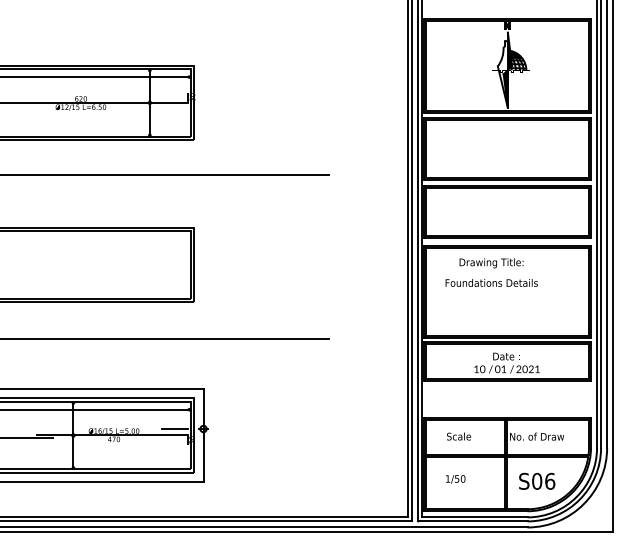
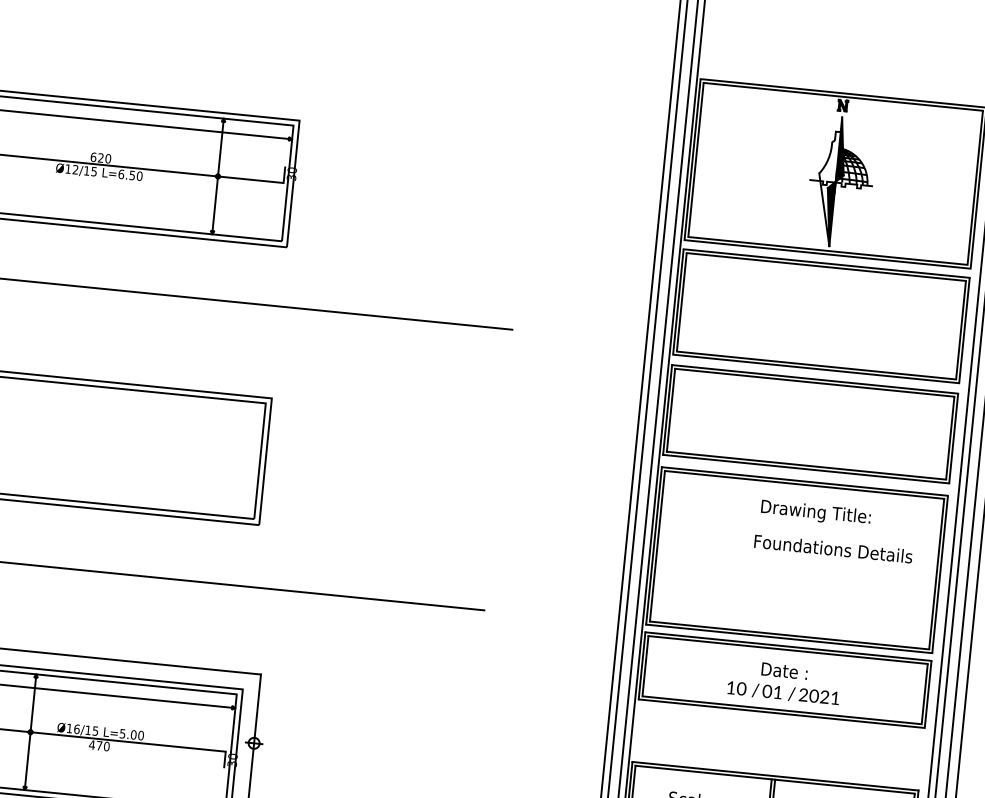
text: (491, 263) -> (815, 513), moved
text: (491, 282) -> (833, 548), moved
line: (174, 429) -> (204, 739), removed

